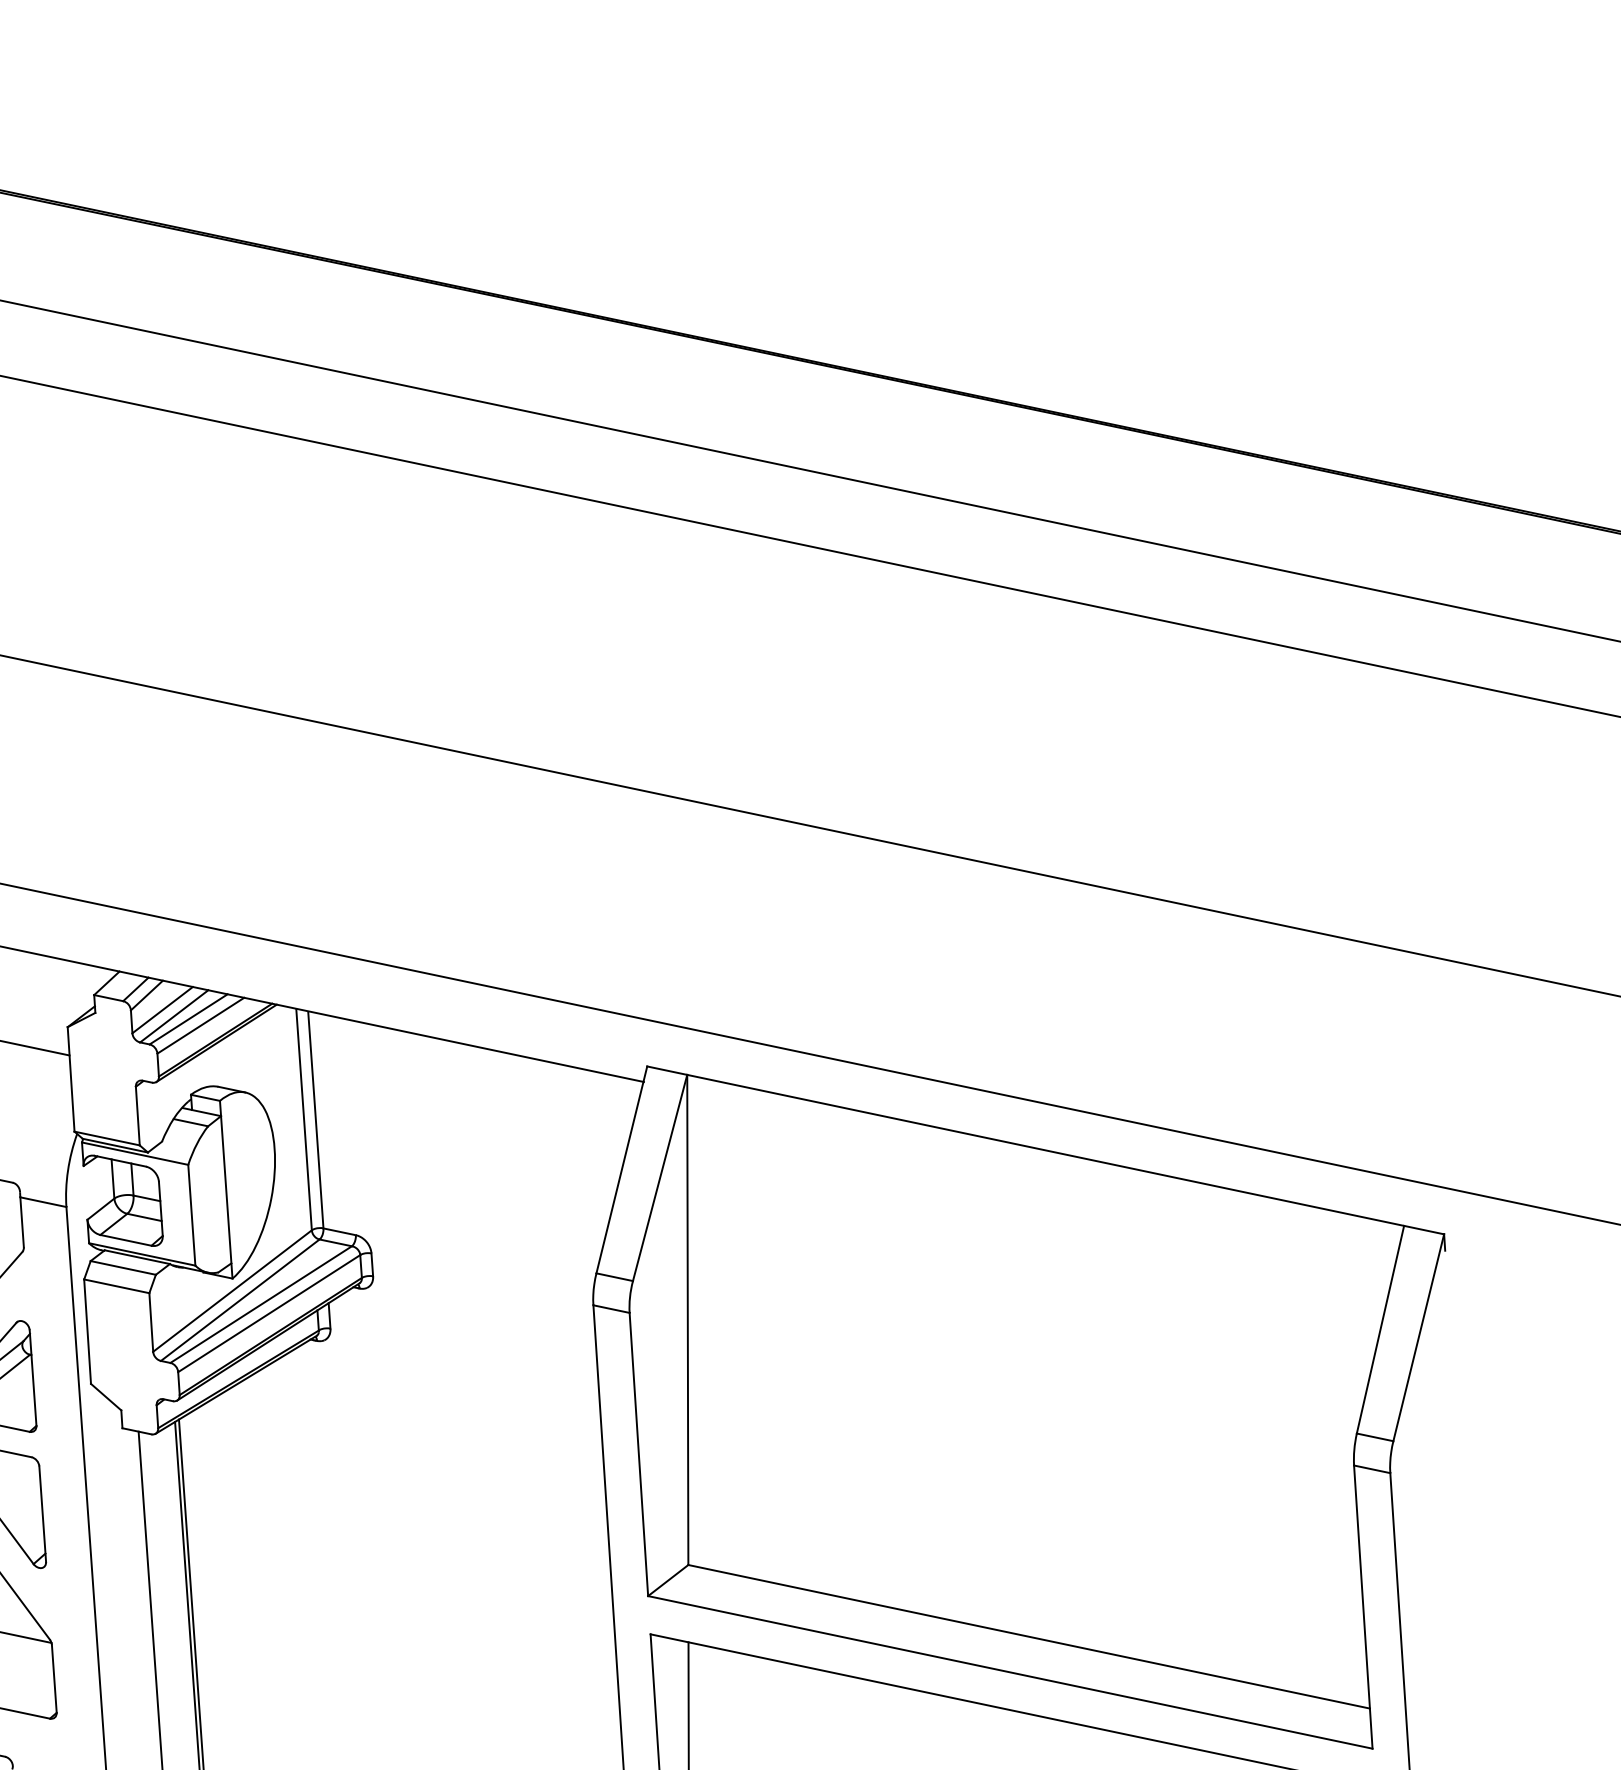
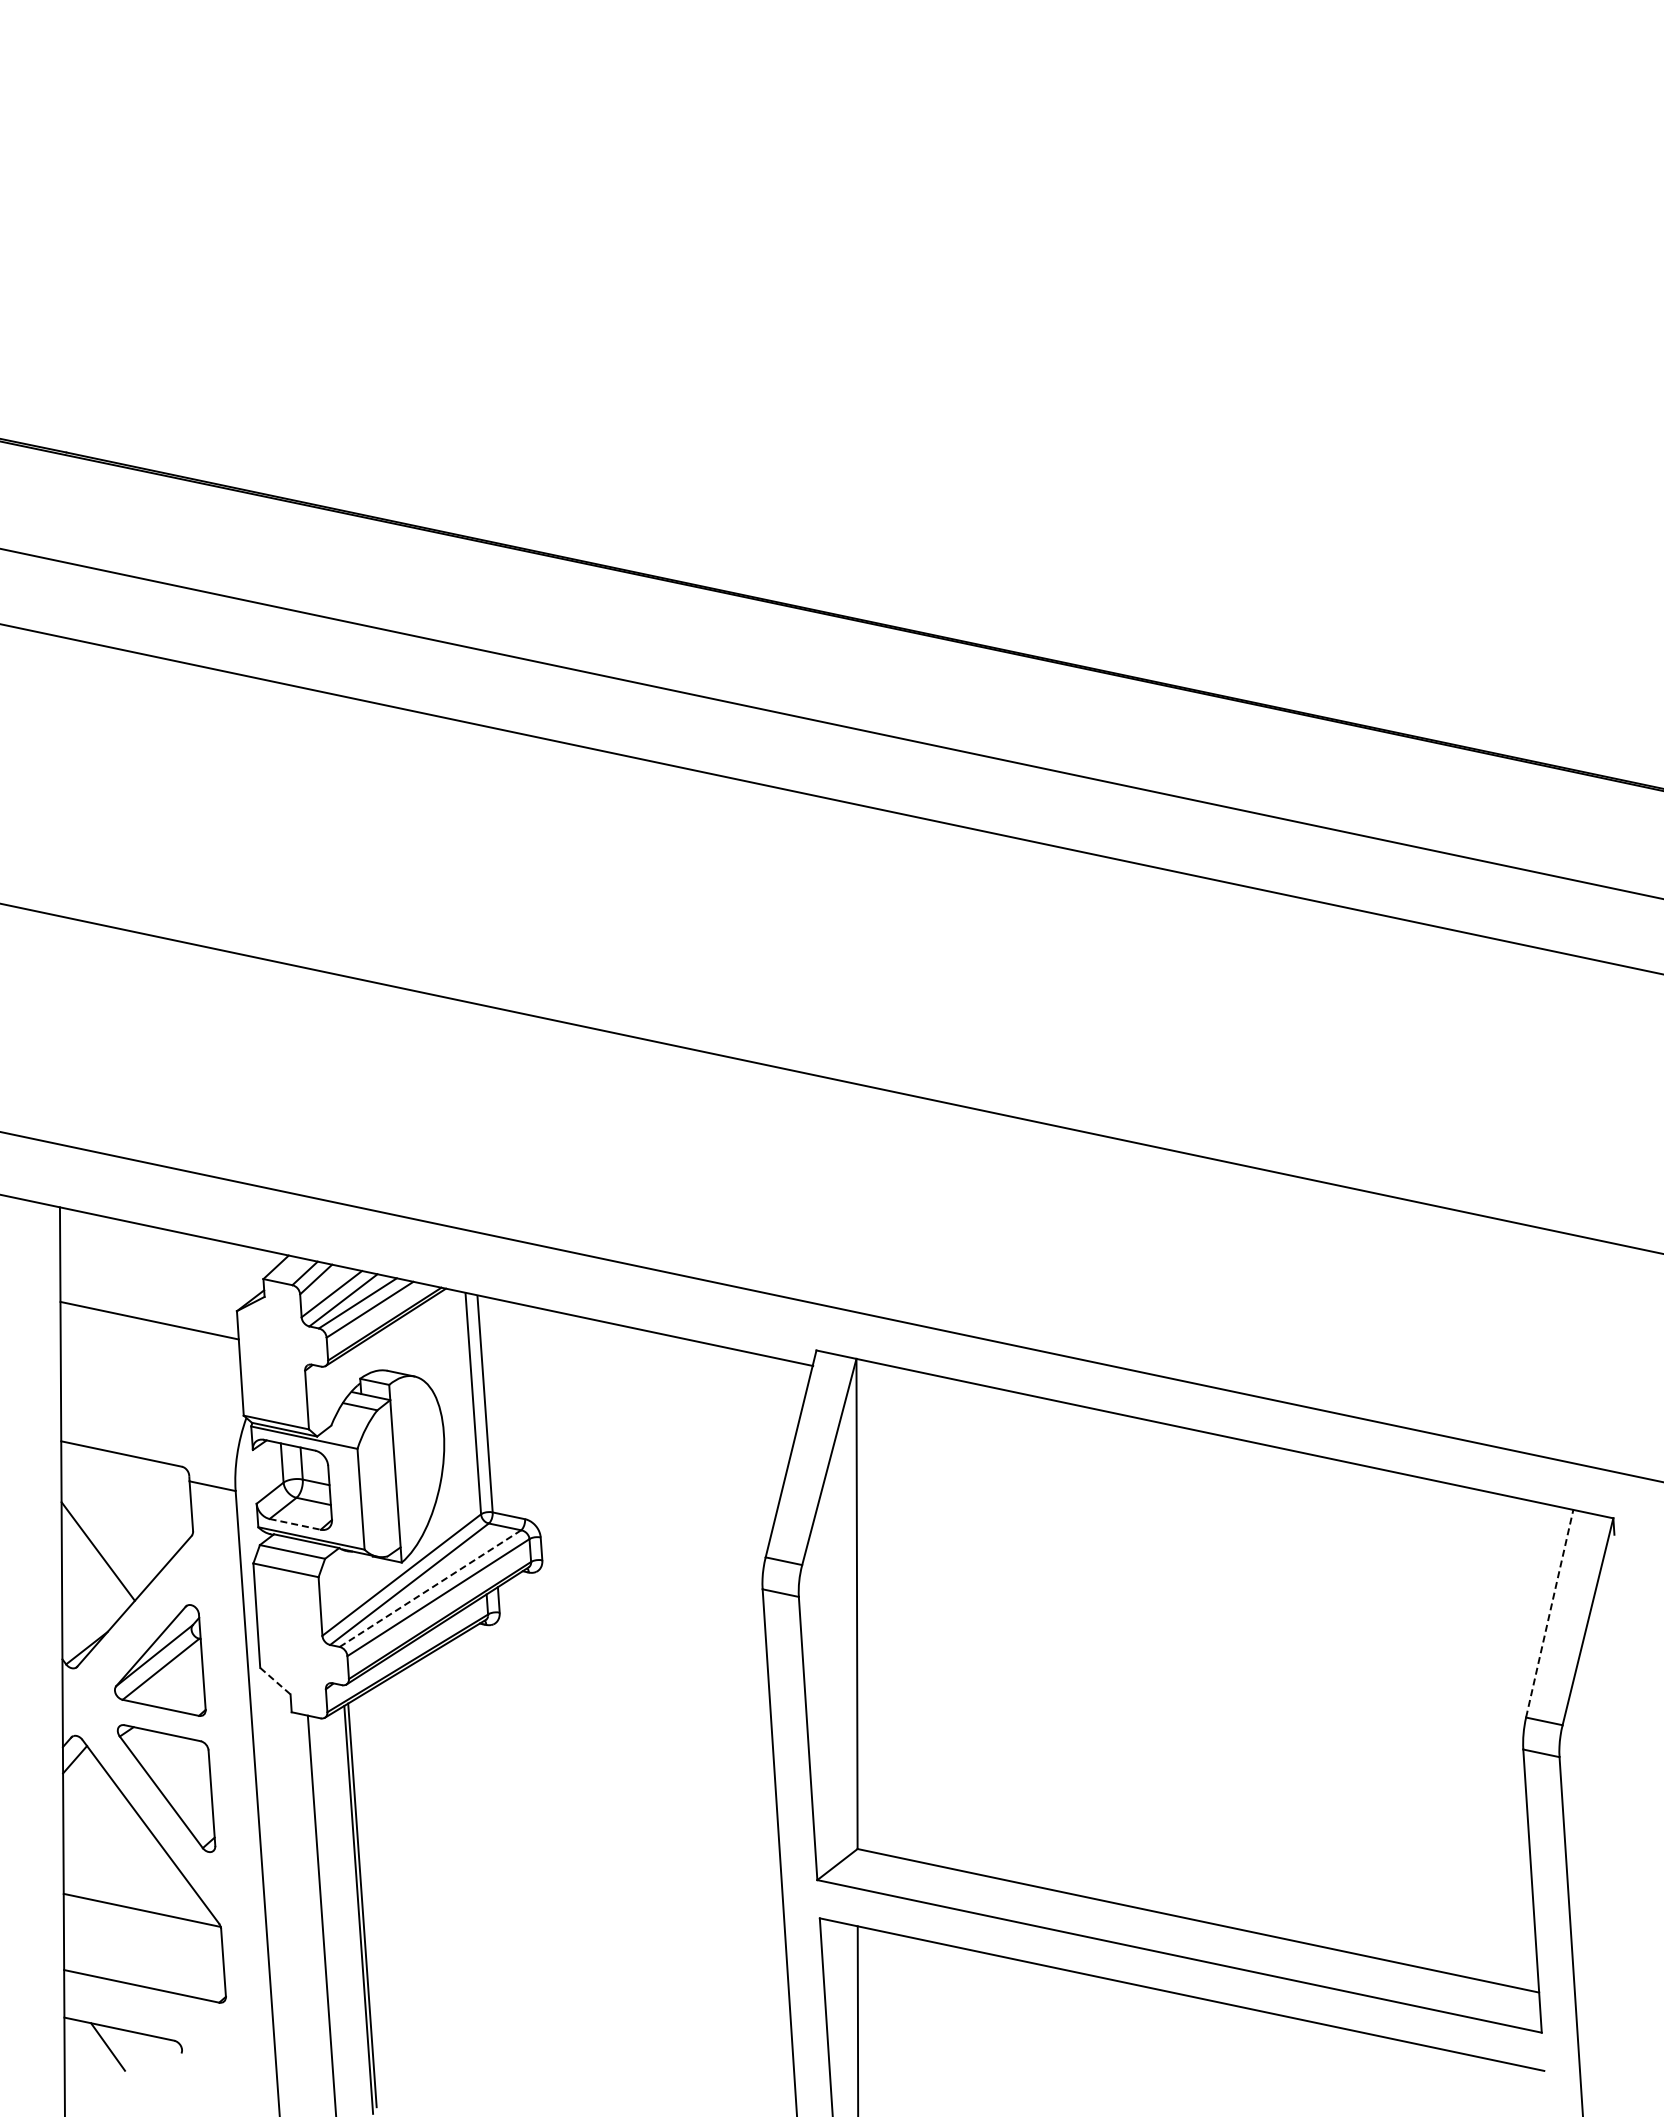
line: (126, 1240) -> (295, 1524), solid -> dashed
line: (261, 1304) -> (430, 1588), solid -> dashed
line: (1380, 1329) -> (1549, 1613), solid -> dashed
line: (106, 1397) -> (275, 1681), solid -> dashed

